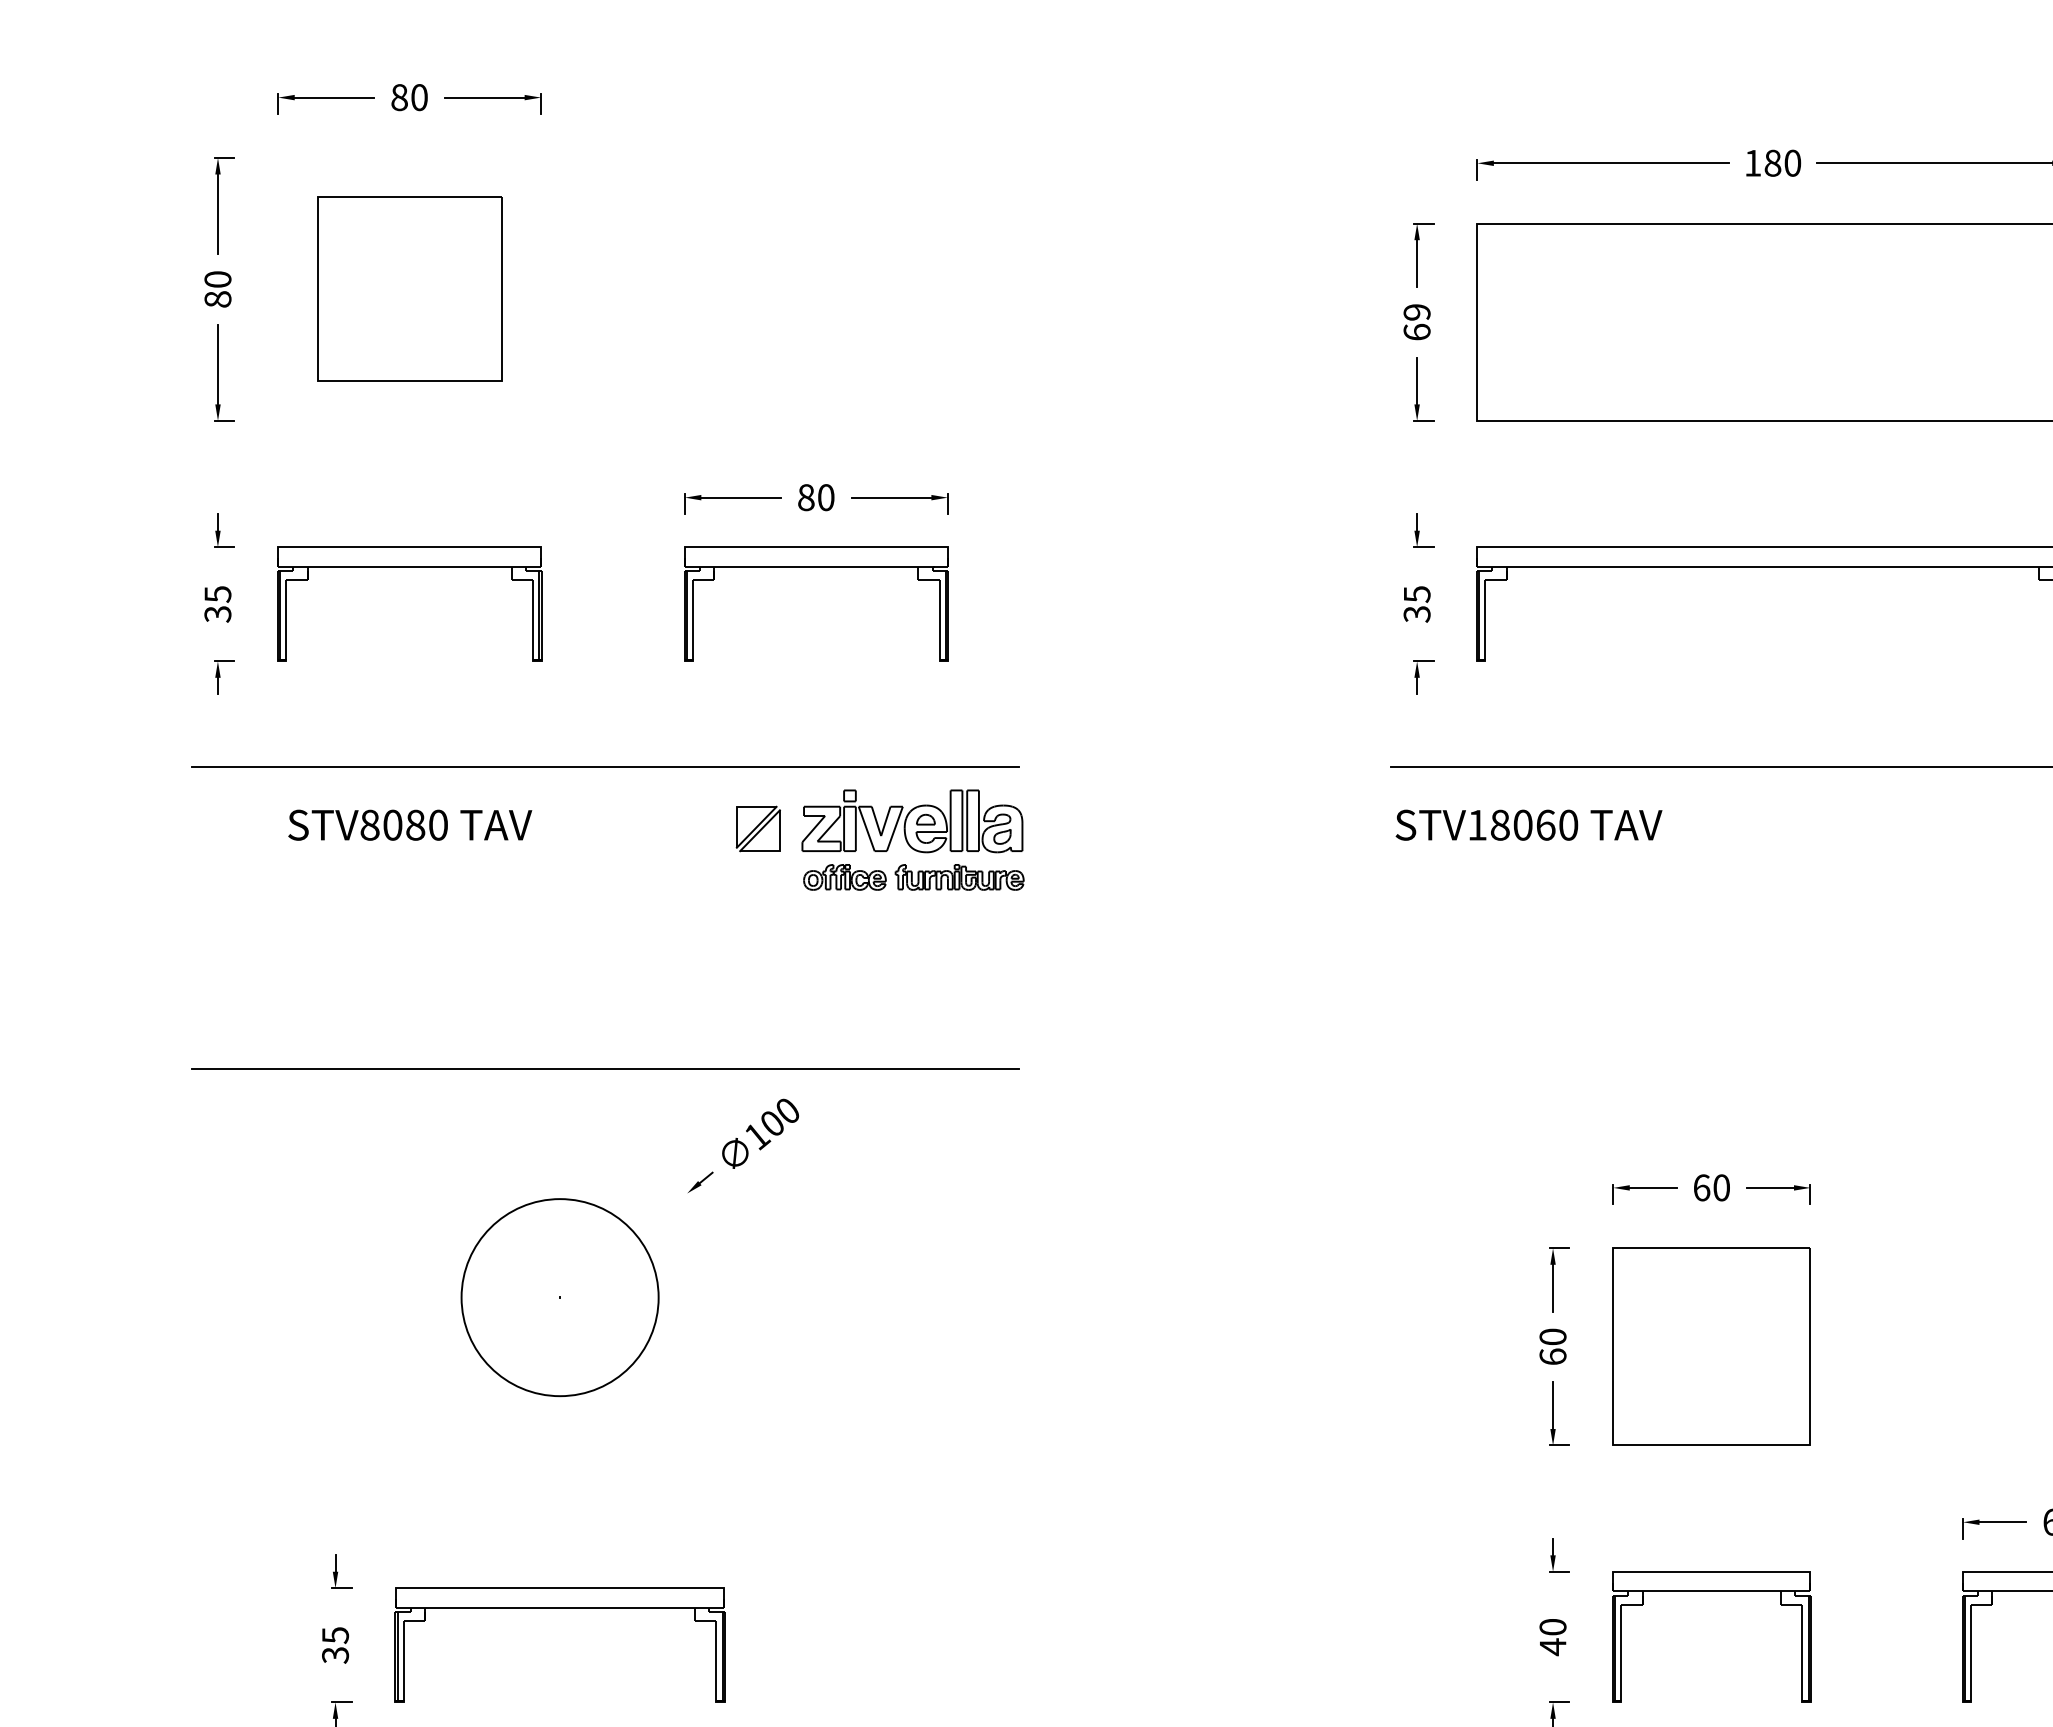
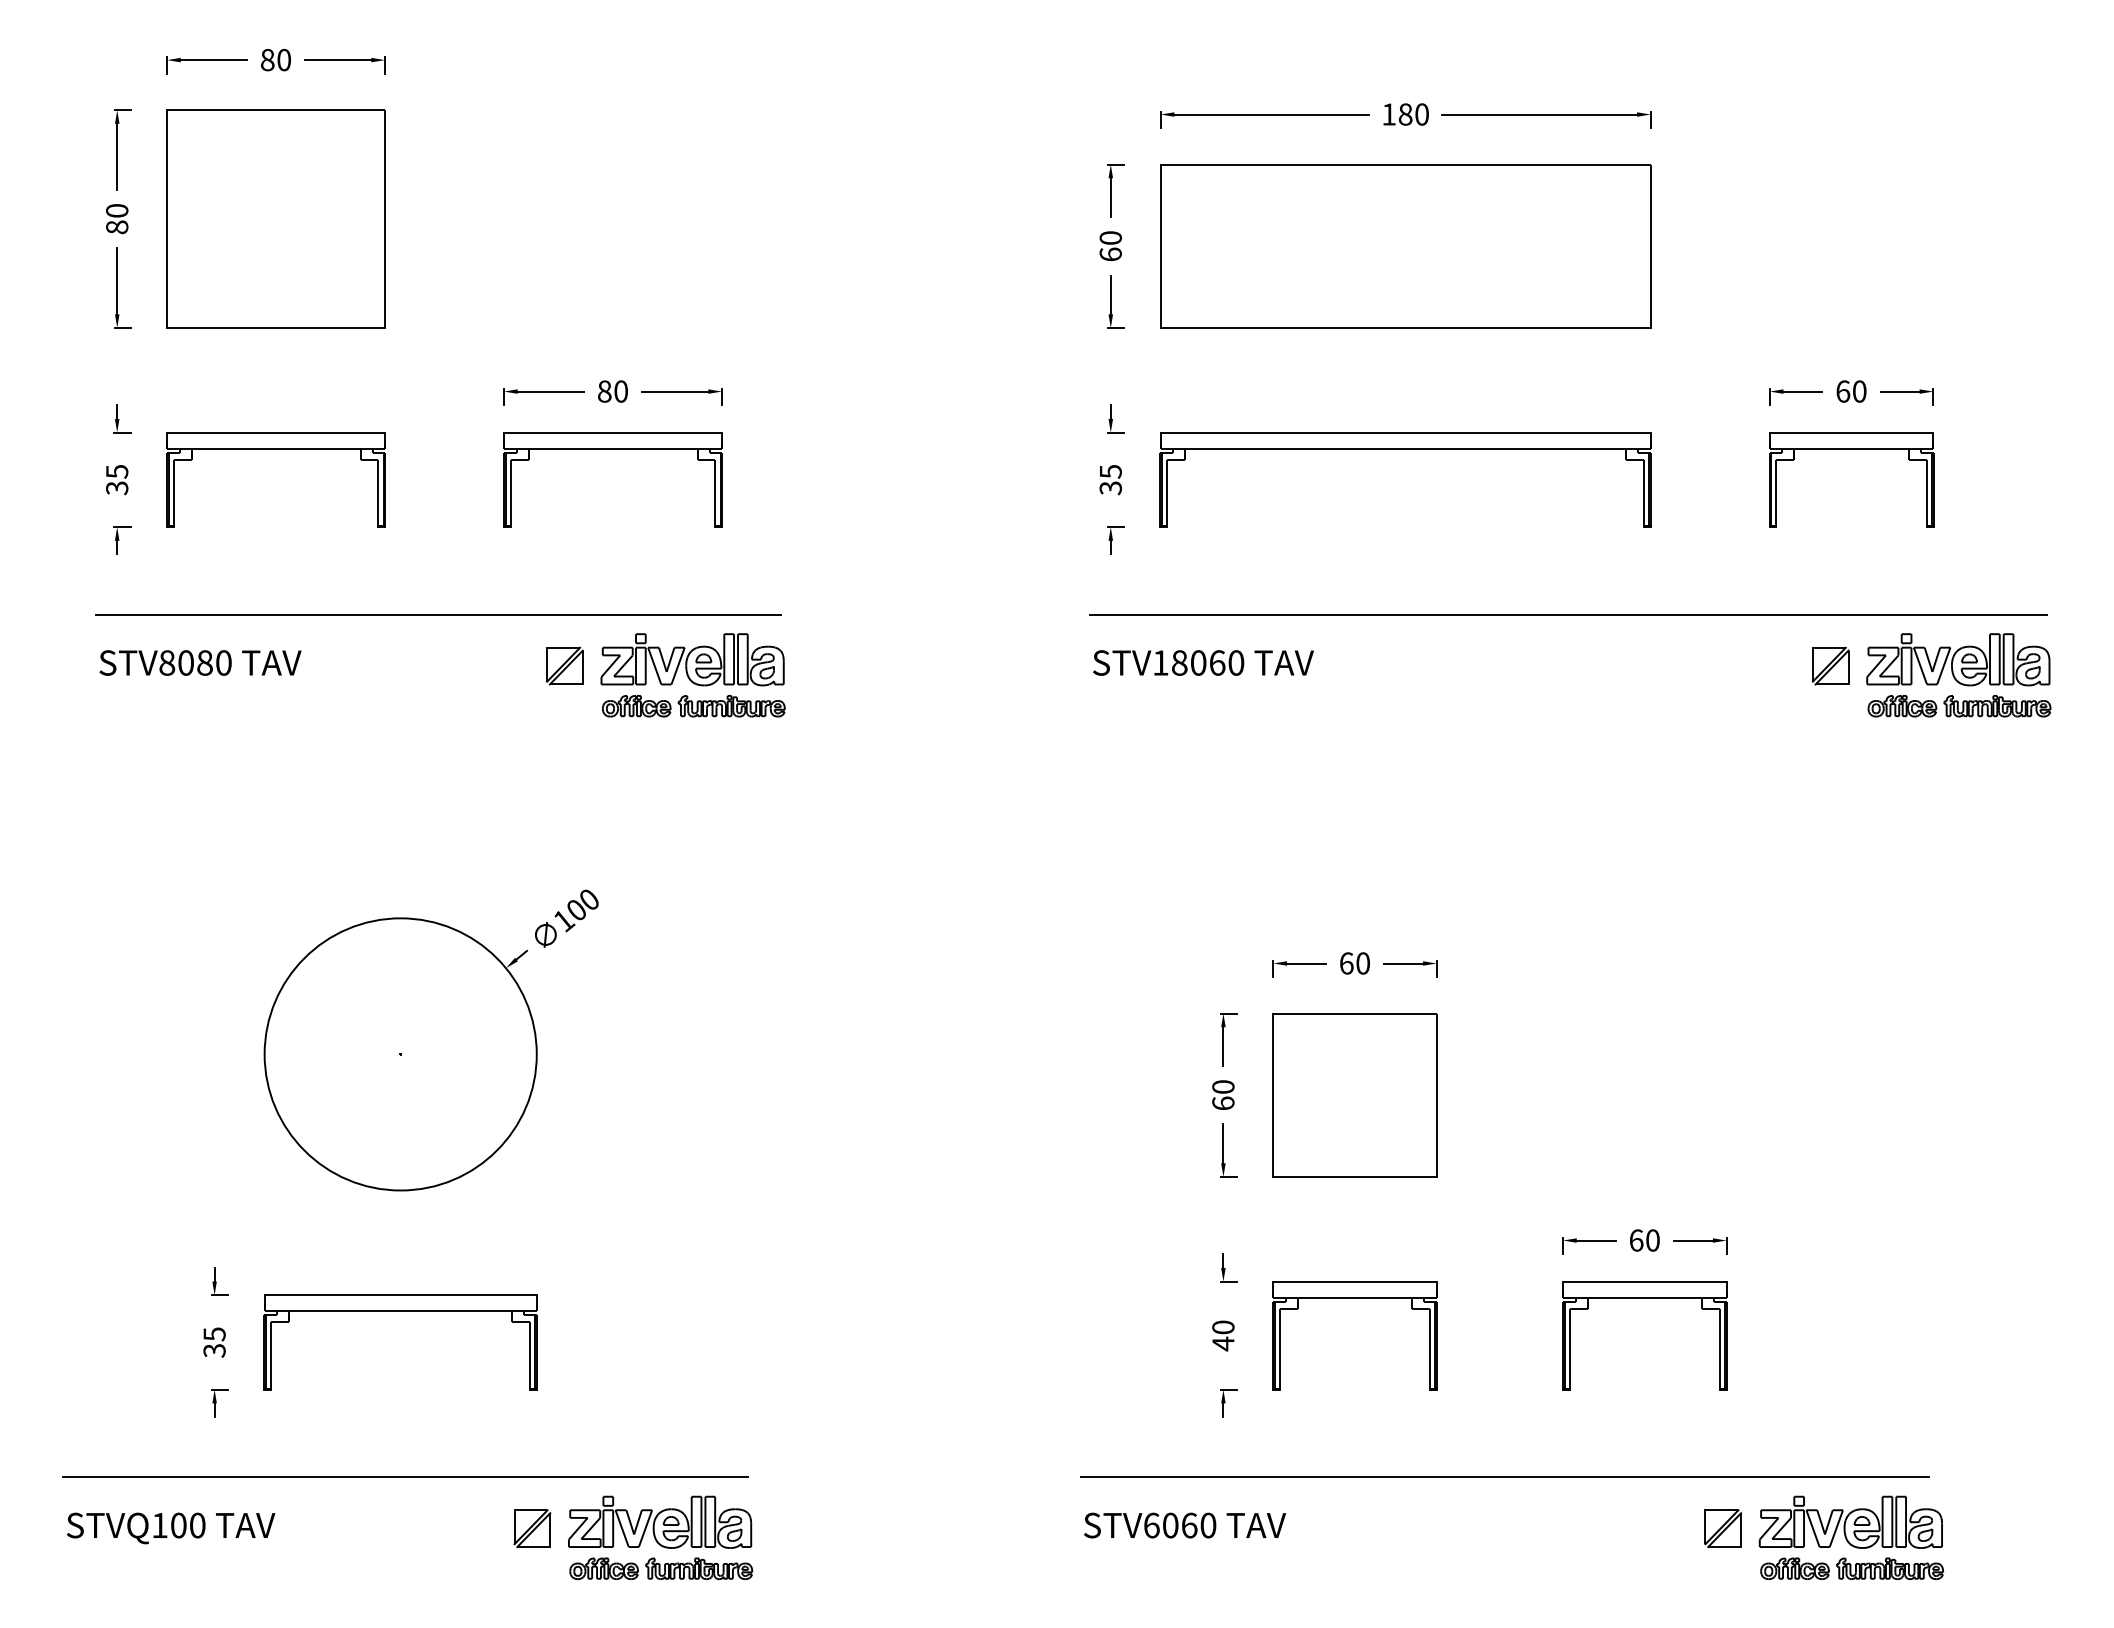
part: (409, 288) -> (275, 218), size x1.43
text: (1416, 311) -> (1110, 237), 69 -> 60
text: (410, 824) -> (200, 662), moved
line: (605, 1068) -> (438, 864), removed
circle: (559, 1297) -> (400, 1054), size x1.67

